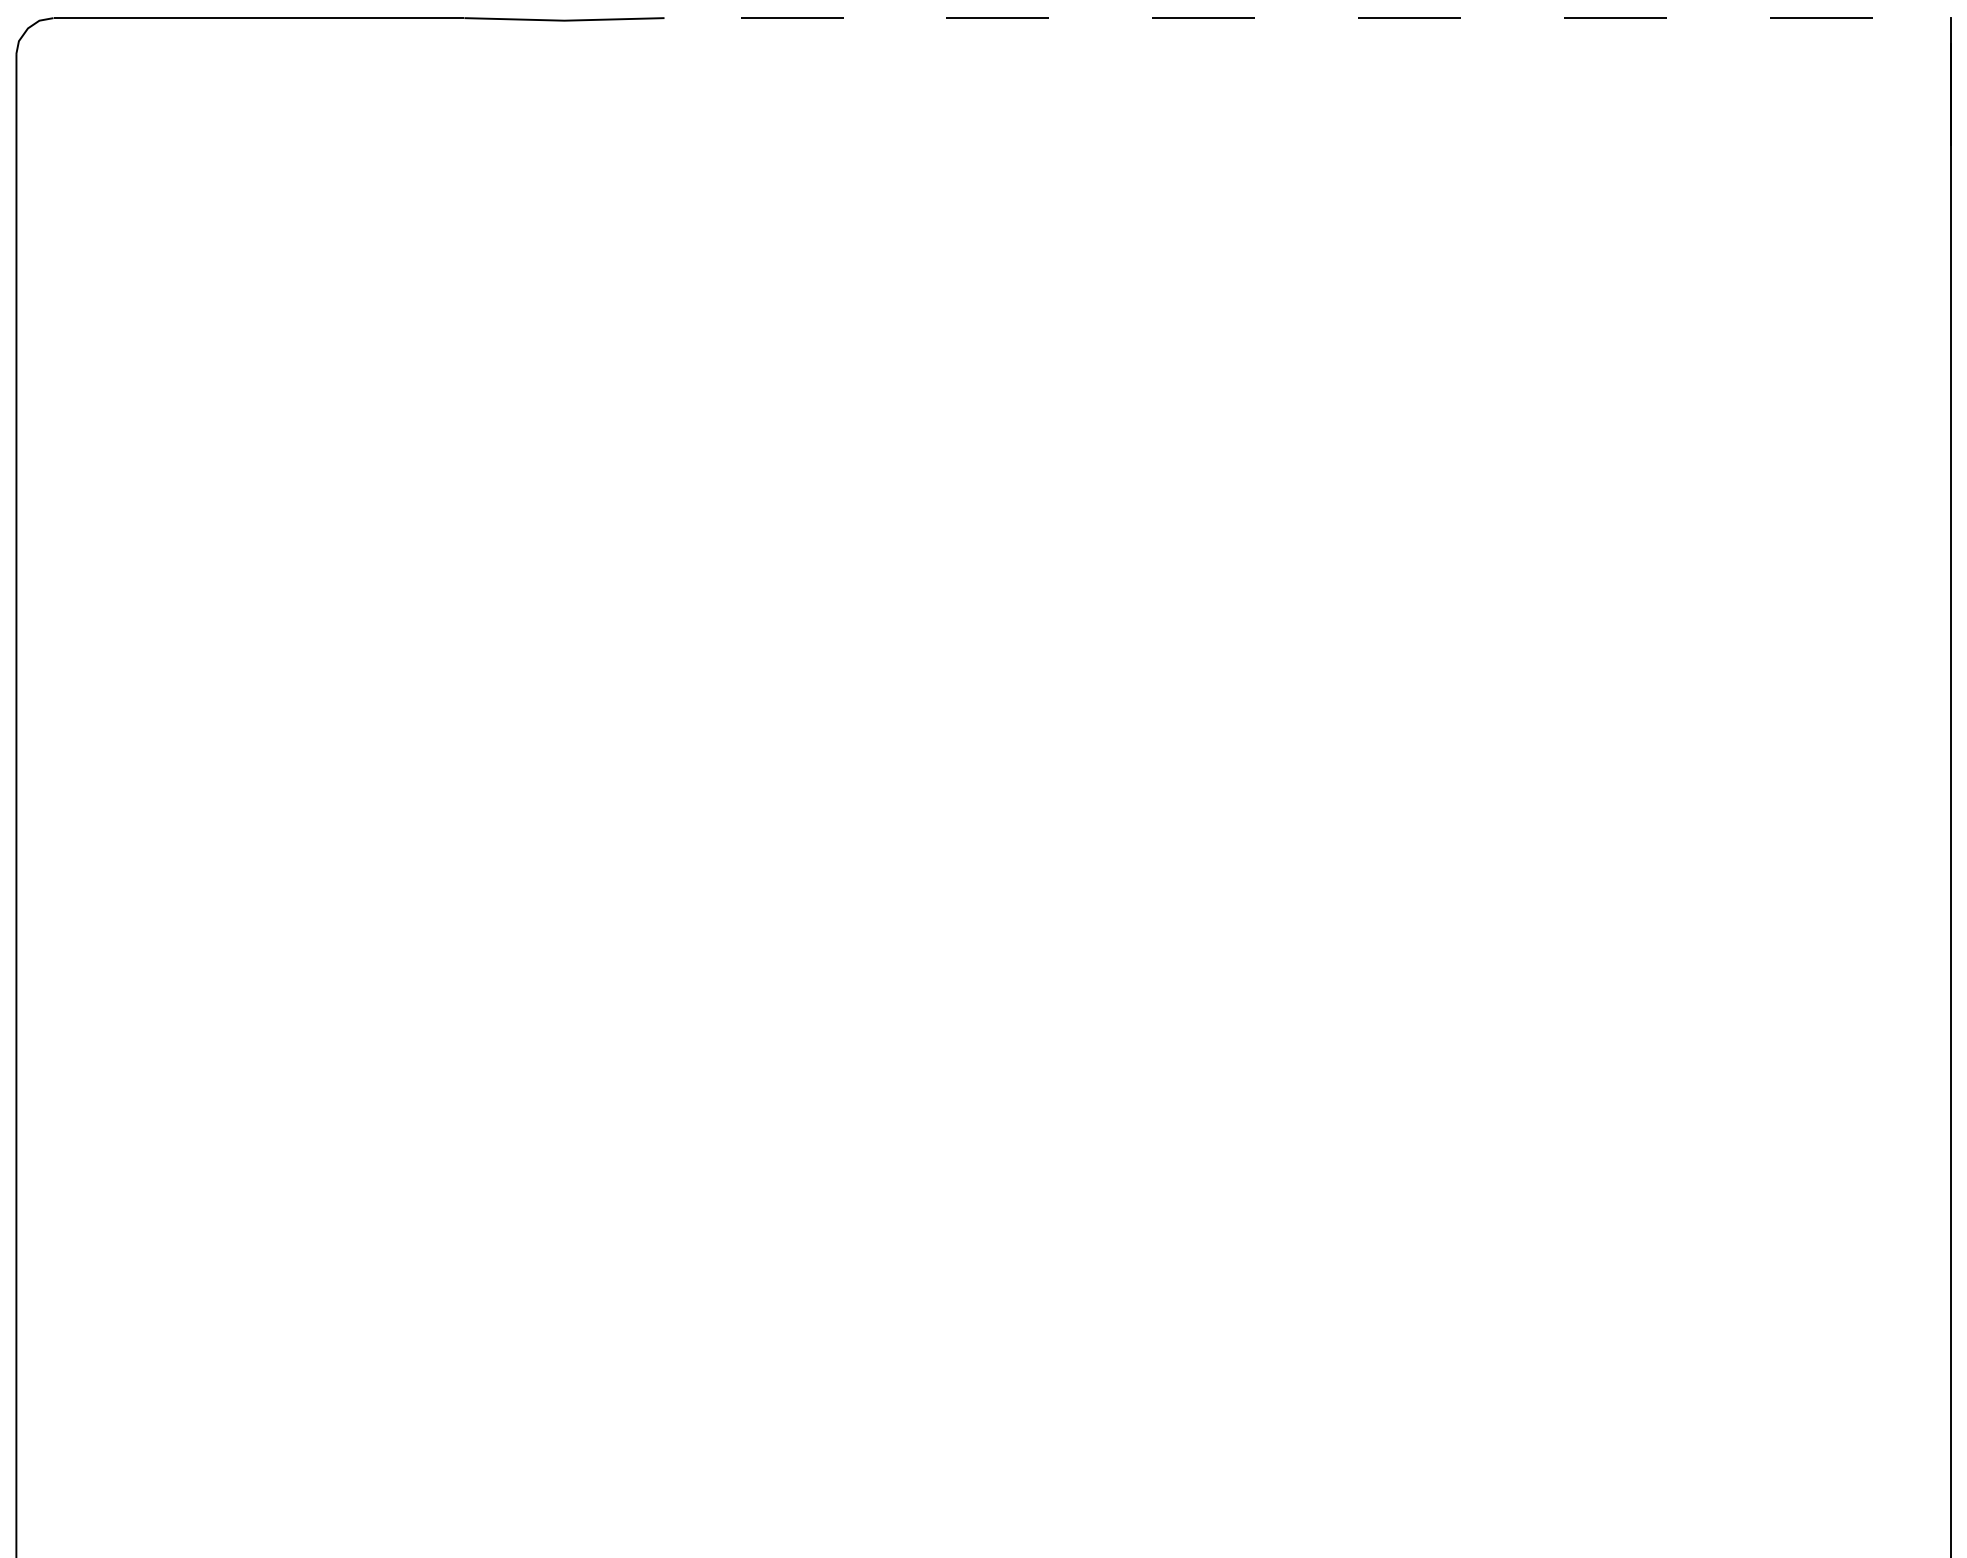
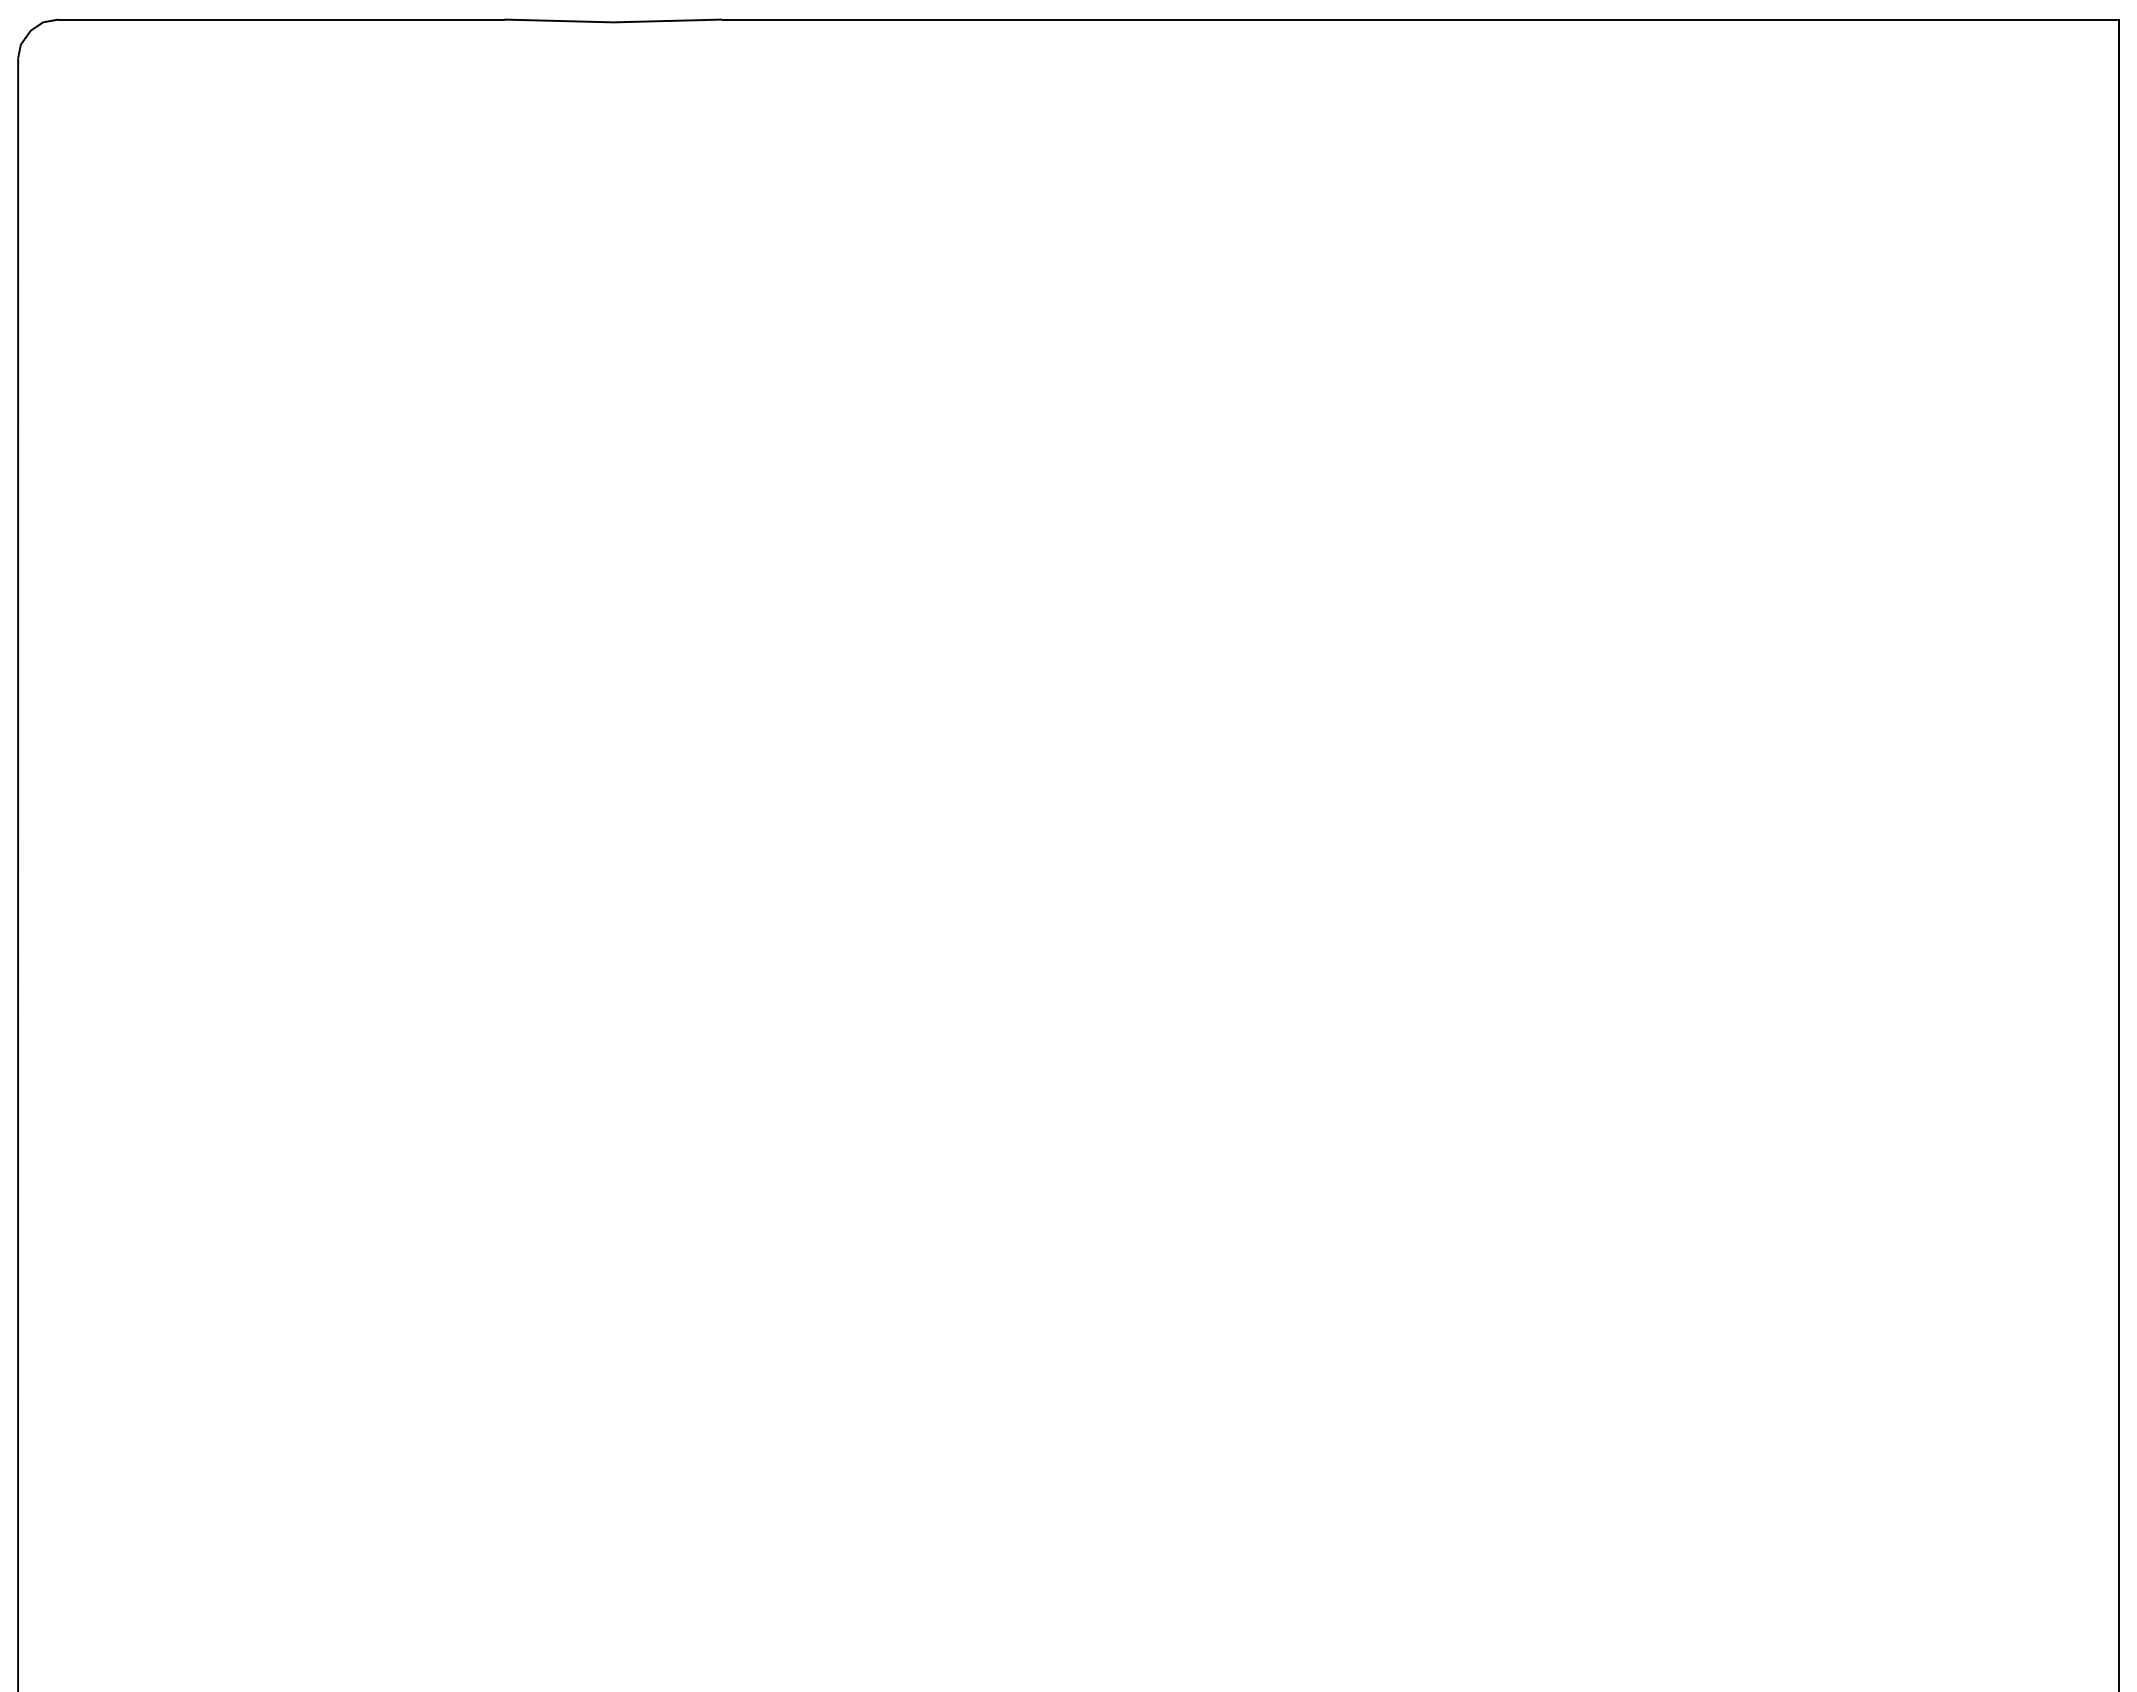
line: (1372, 18) -> (1490, 19), dashed -> solid

